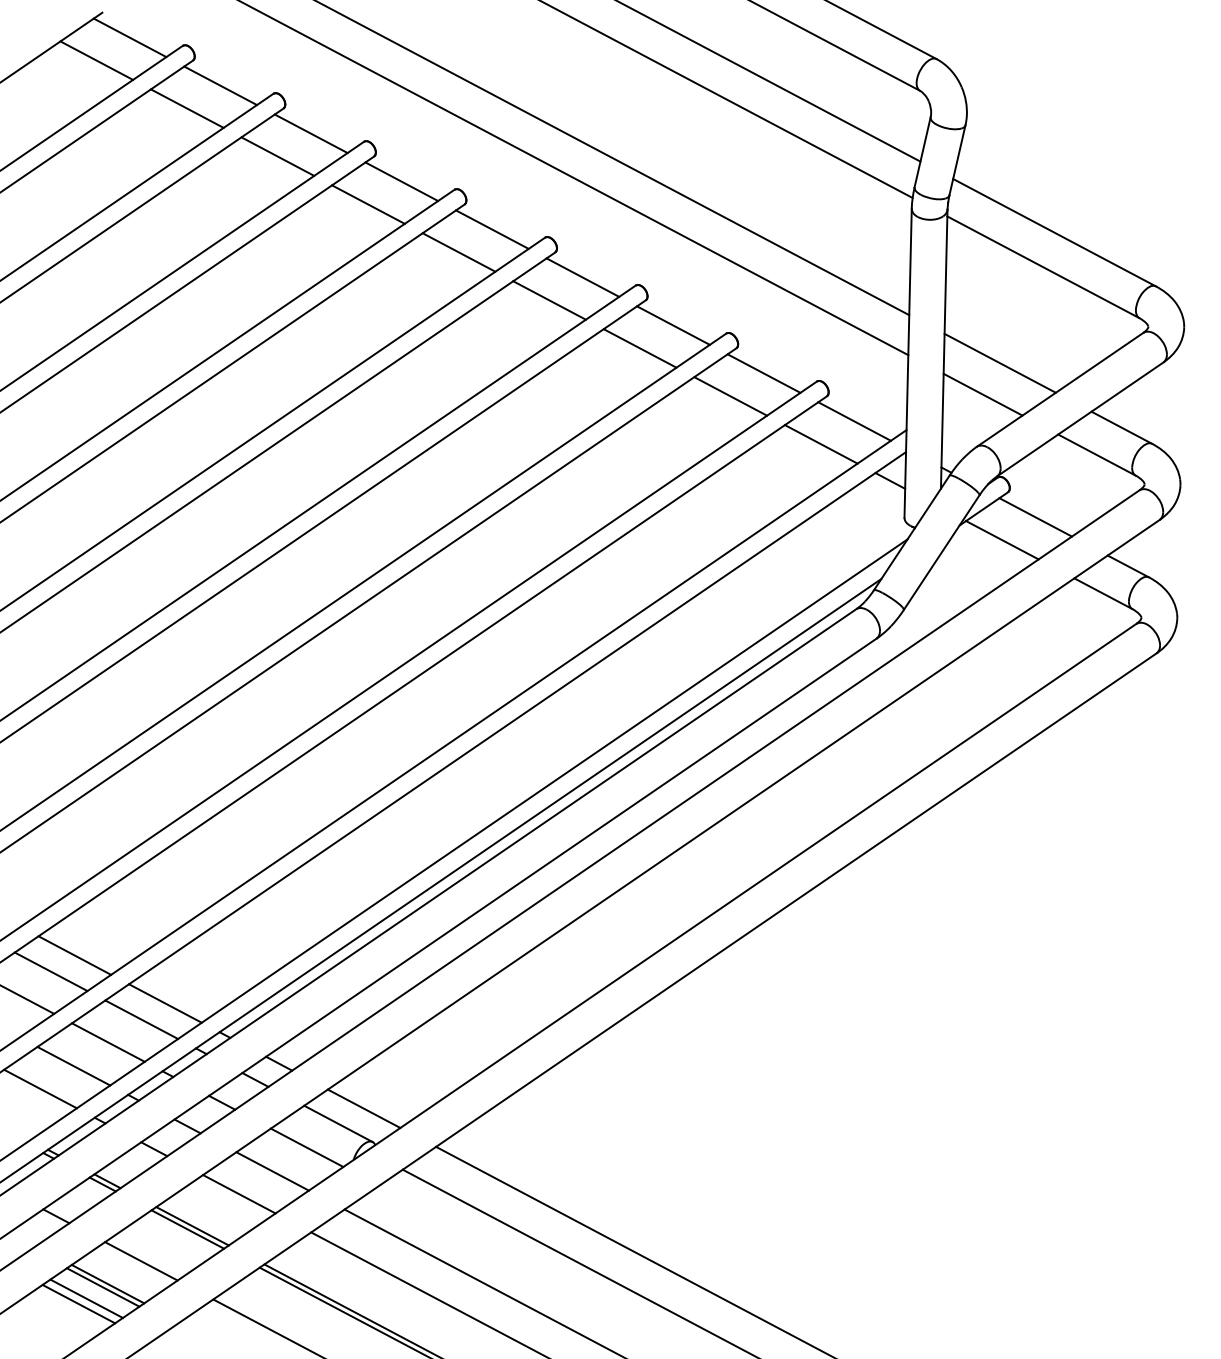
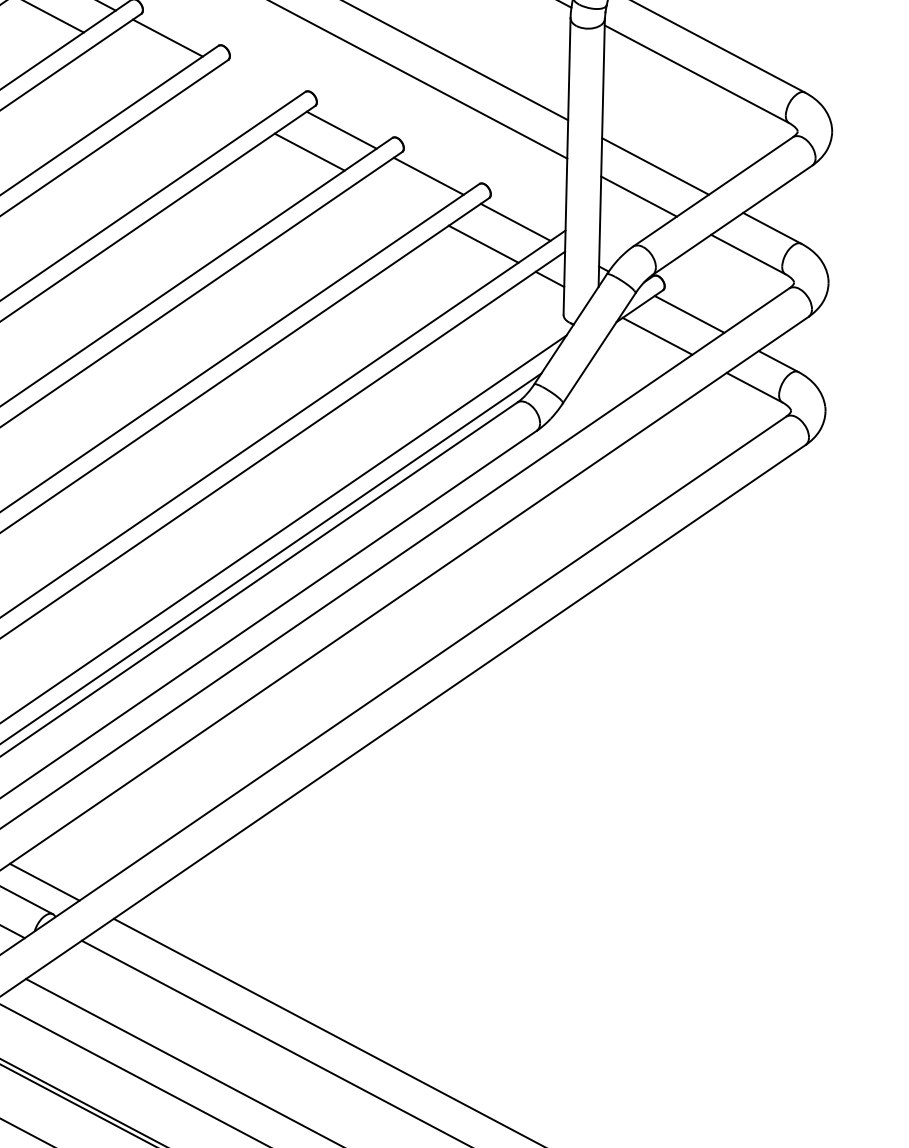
line: (458, 252) -> (135, 60), removed
line: (582, 277) -> (254, 84), removed
line: (549, 300) -> (222, 106), removed
line: (730, 396) -> (396, 198), removed

